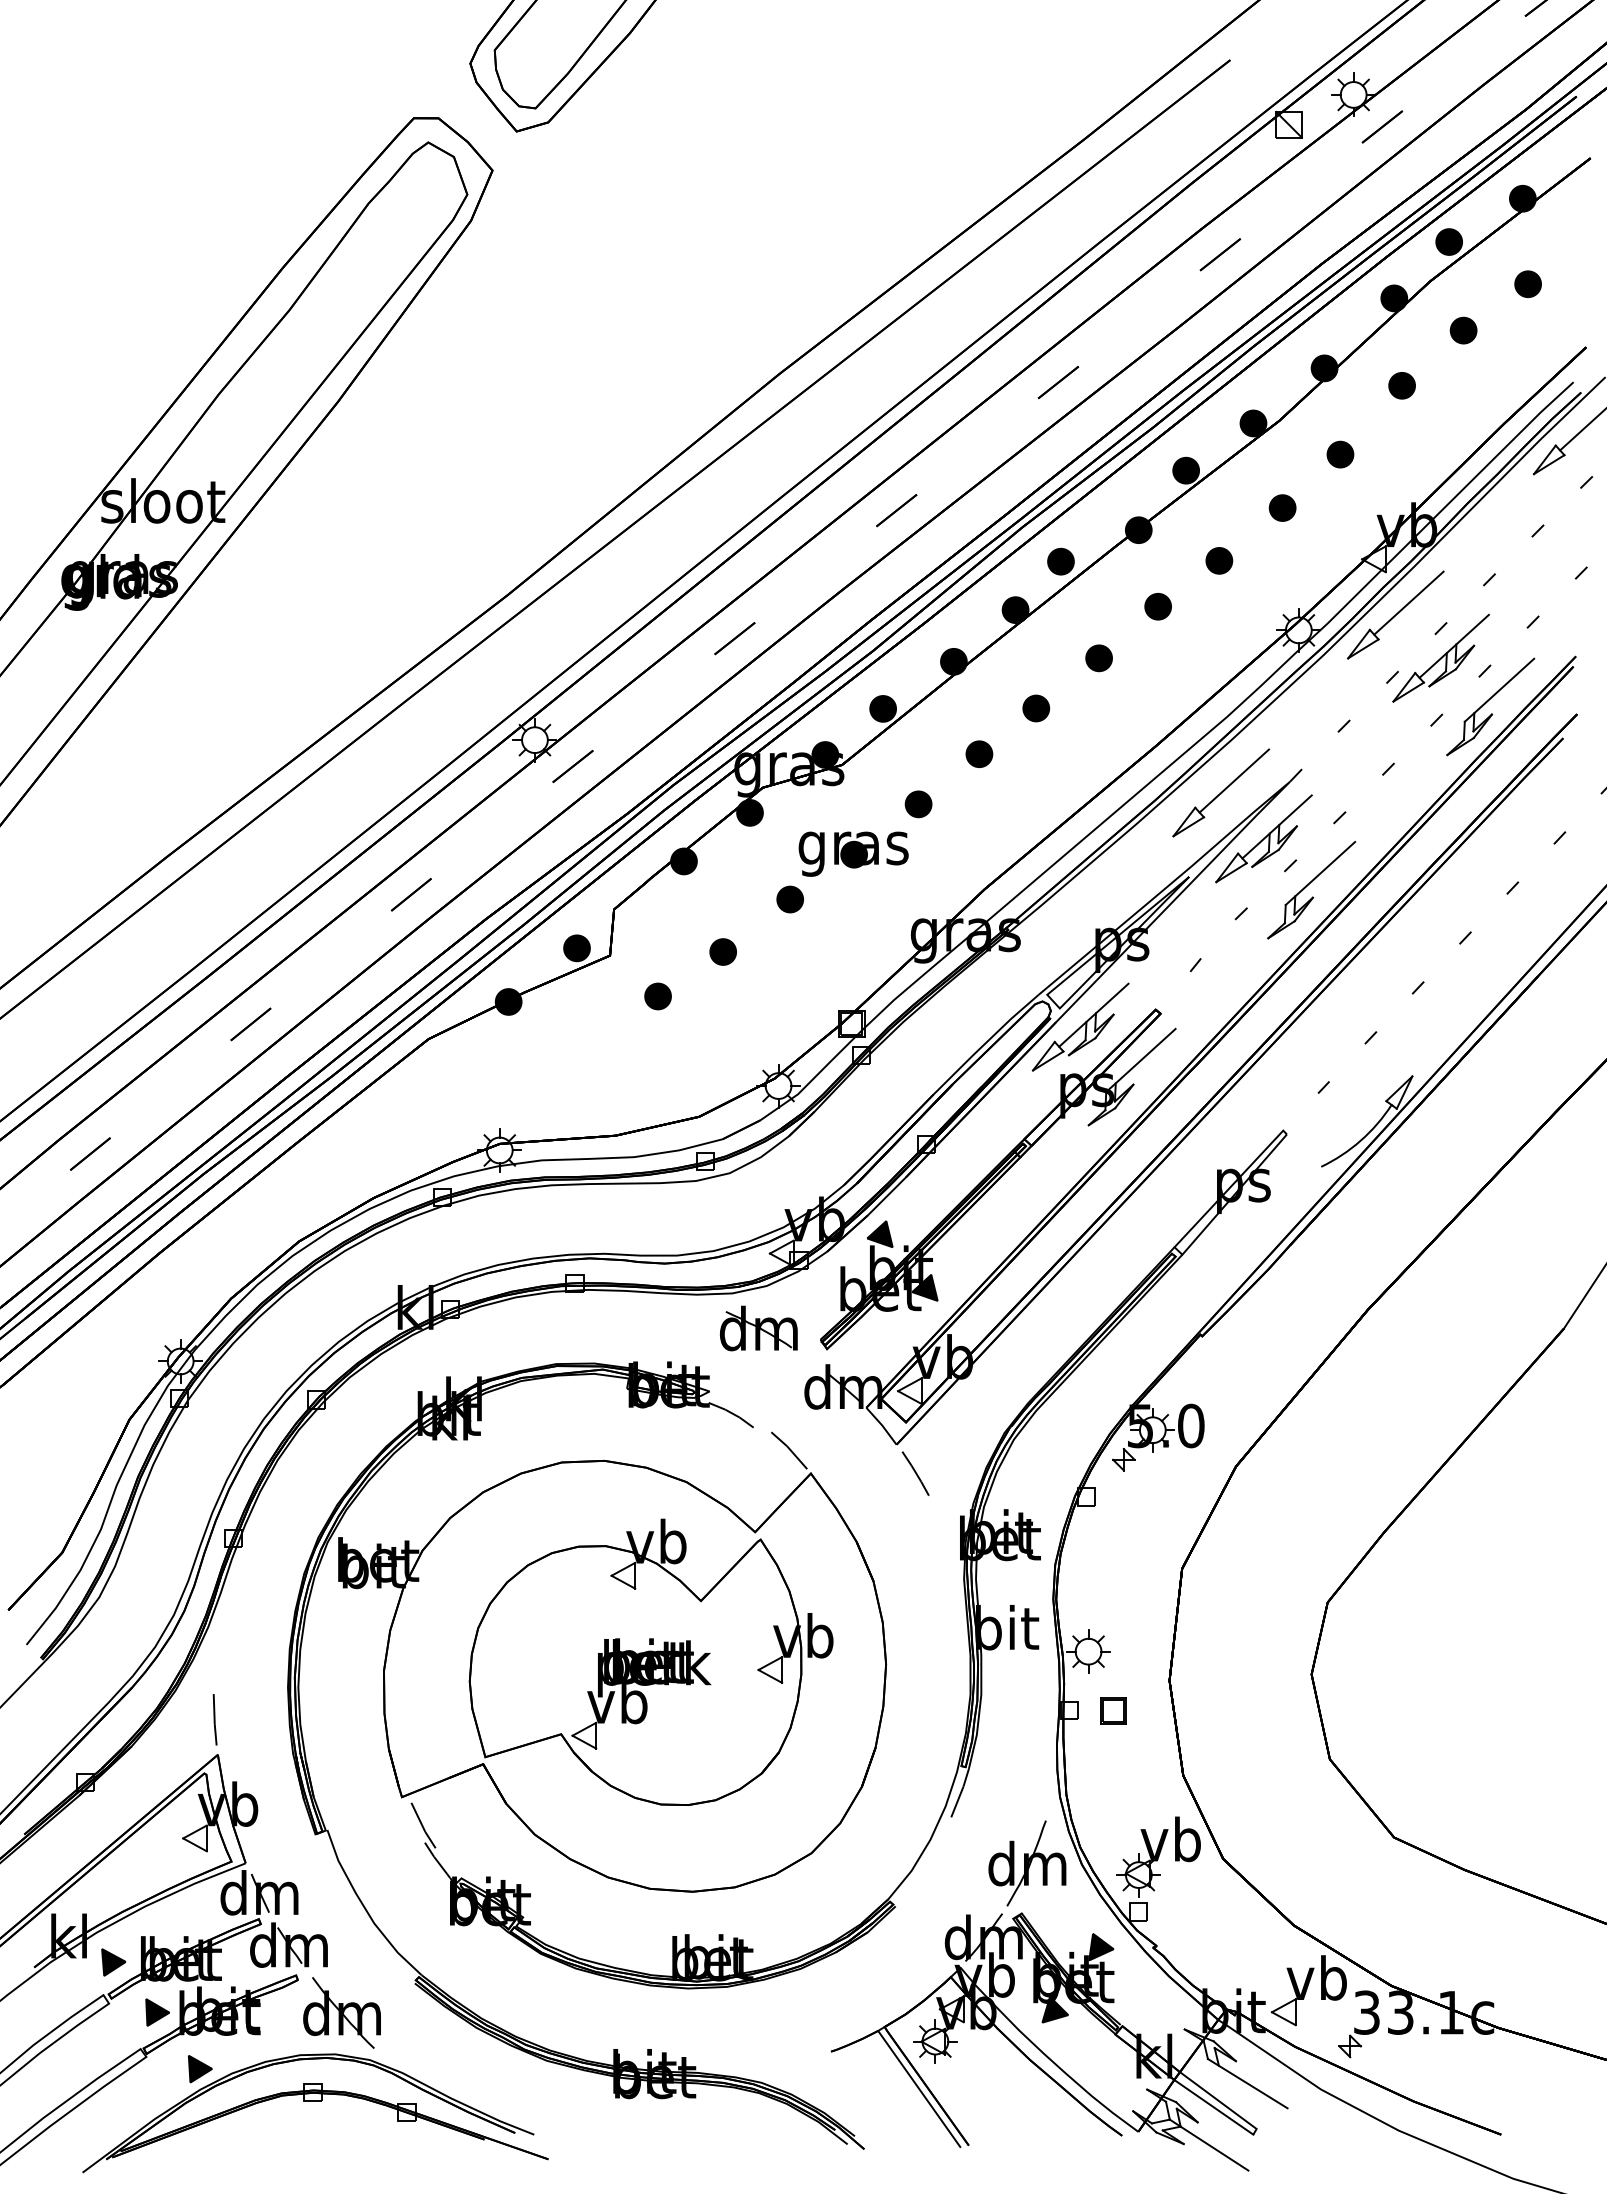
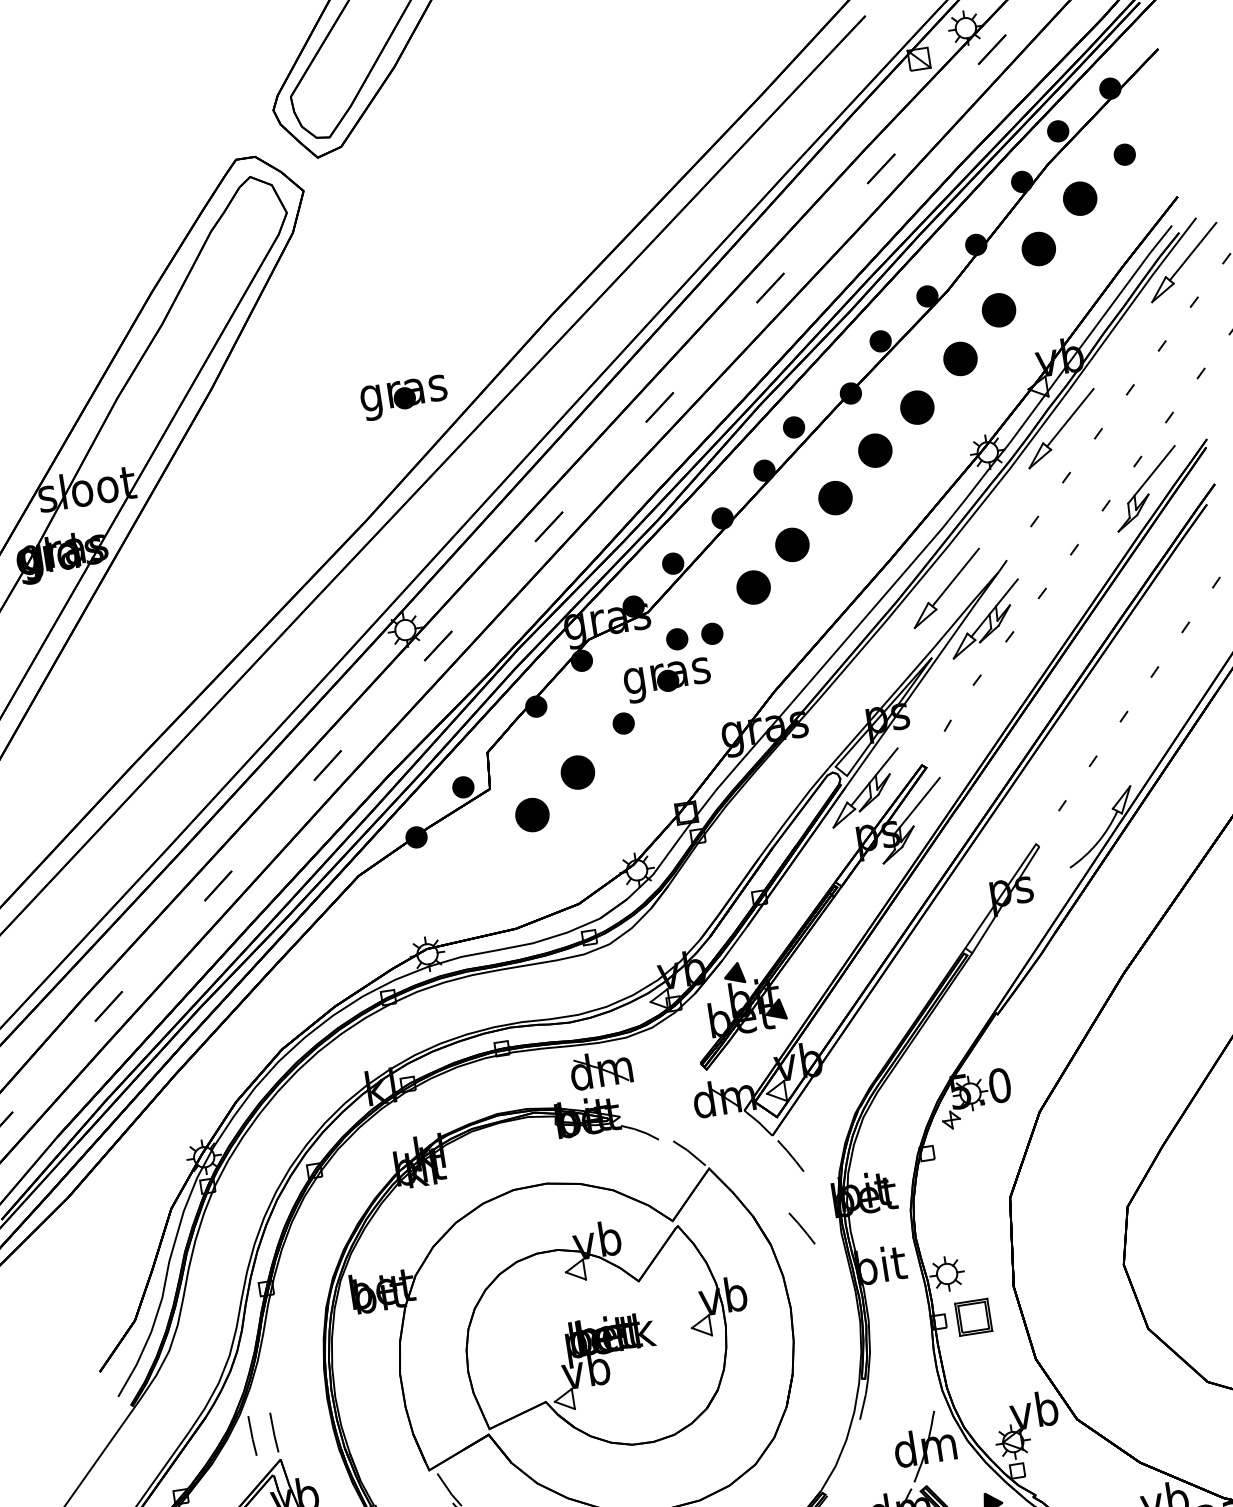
part: (1463, 330) -> (1079, 198), size x1.6
part: (1401, 385) -> (1038, 248), size x1.6
part: (578, 448) -> (404, 397), added
part: (1340, 454) -> (999, 310), size x1.6
part: (1282, 507) -> (960, 358), size x1.6
part: (1219, 560) -> (917, 407), size x1.6
part: (1157, 606) -> (874, 450), size x1.6
part: (1440, 657) -> (1101, 456), removed
part: (1098, 658) -> (834, 498), size x1.6
part: (1036, 708) -> (792, 544), size x1.6
part: (979, 753) -> (753, 586), size x1.6
part: (873, 804) -> (677, 639), added
part: (1311, 890) -> (1029, 653), removed
part: (722, 951) -> (577, 772), size x1.6
part: (657, 996) -> (531, 815), size x1.6
part: (758, 1328) -> (600, 1069), moved
line: (915, 1566) -> (801, 1228), added
part: (1113, 1710) -> (973, 1316), size x1.6
line: (186, 1719) -> (251, 1435), added

